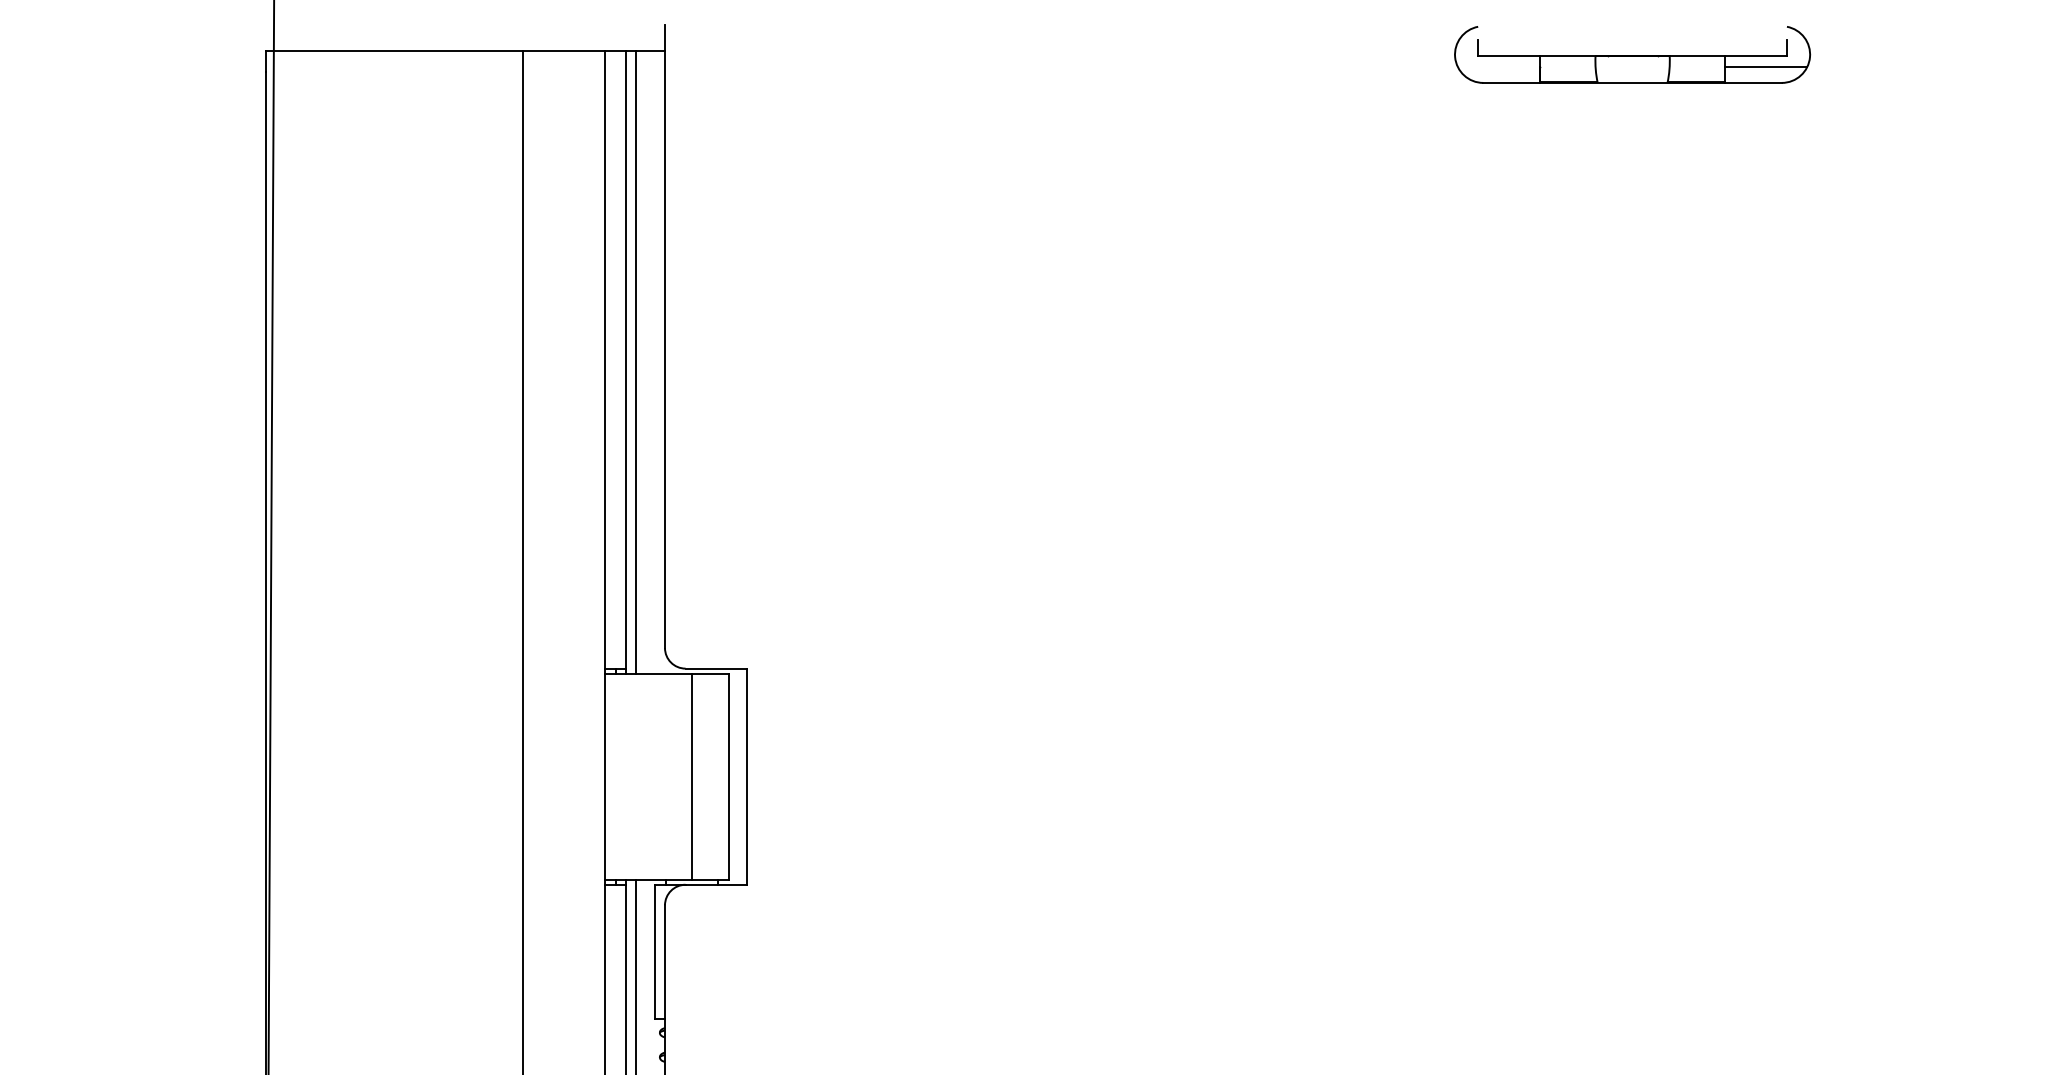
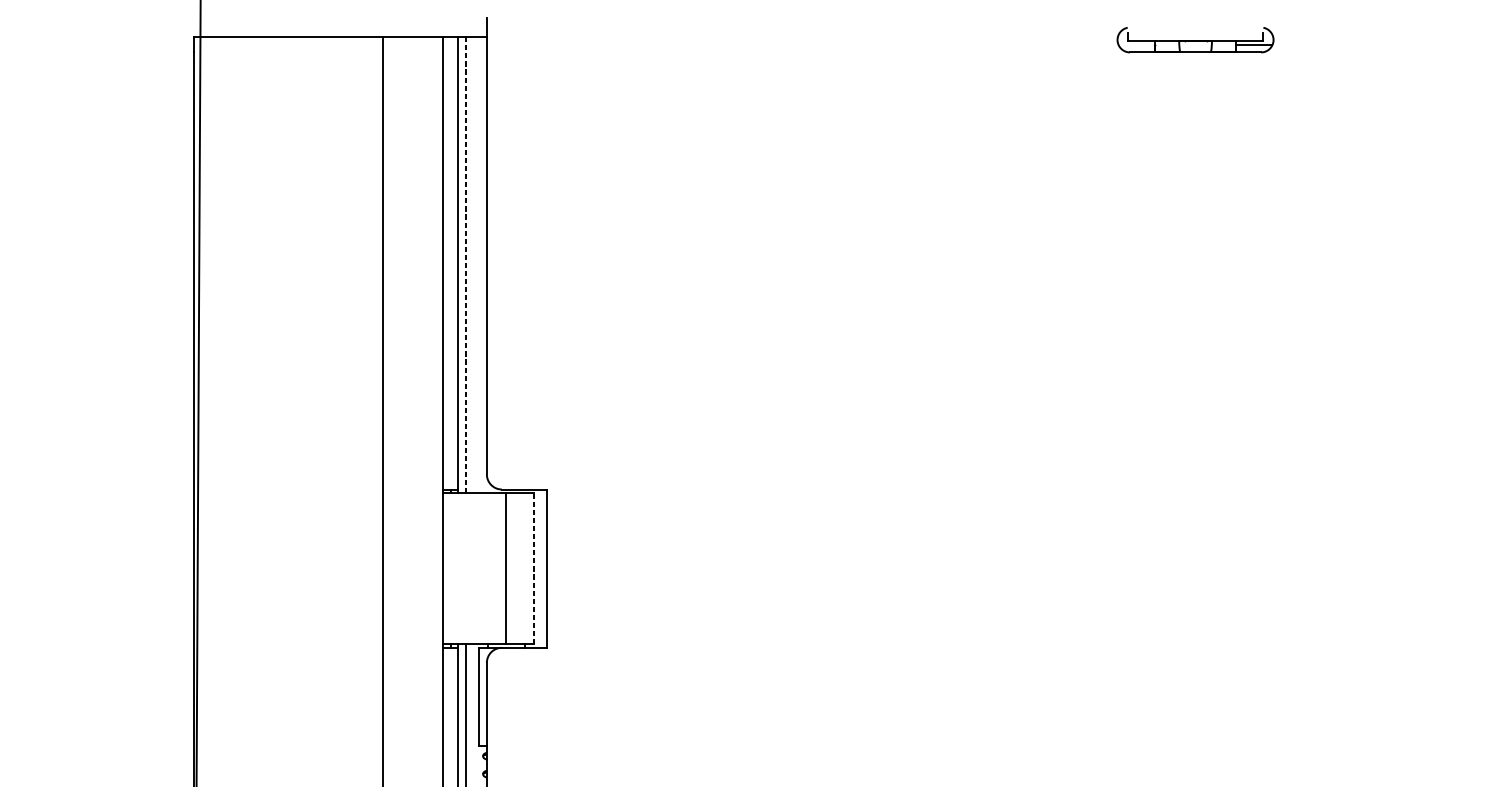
part: (1632, 54) -> (1195, 39), size x0.6
line: (636, 362) -> (466, 265), solid -> dashed
line: (728, 776) -> (533, 568), solid -> dashed

